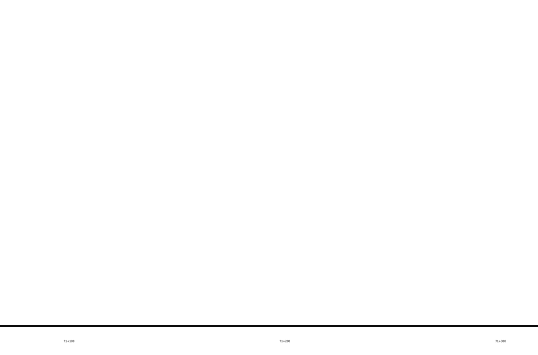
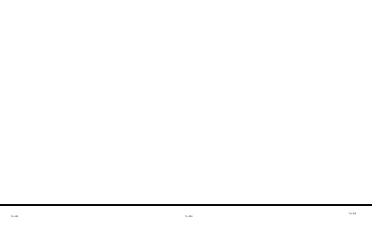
text: (69, 340) -> (14, 215), moved
text: (500, 341) -> (352, 213), moved

